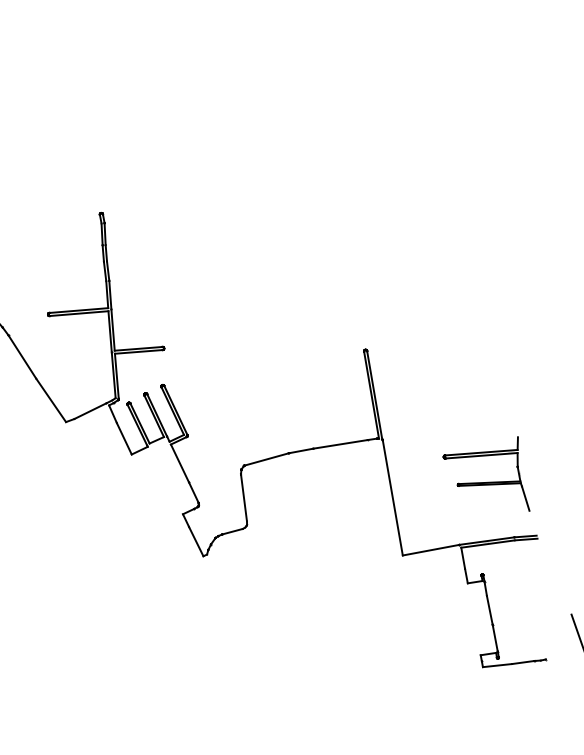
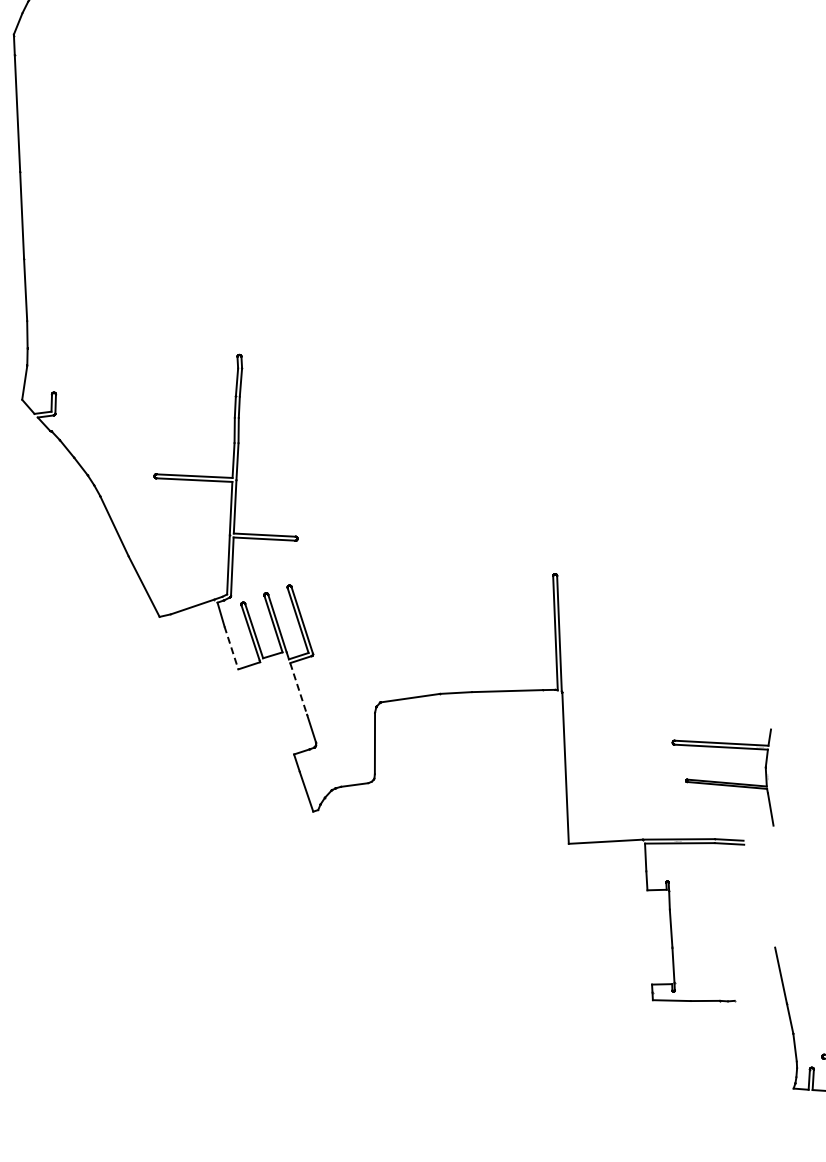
line: (124, 438) -> (231, 647), solid -> dashed
line: (179, 463) -> (298, 689), solid -> dashed
part: (485, 478) -> (722, 777), moved

